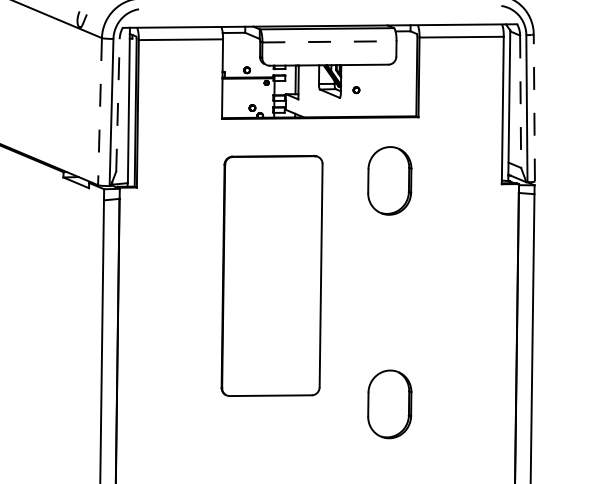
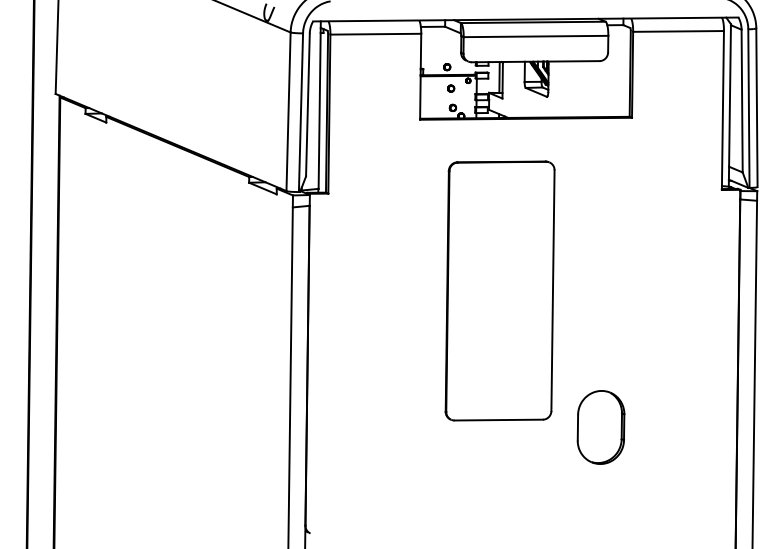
line: (329, 41) -> (536, 36), dashed -> solid
part: (356, 90) -> (451, 88), moved
line: (520, 102) -> (742, 101), dashed -> solid
line: (117, 104) -> (307, 104), dashed -> solid
line: (533, 107) -> (756, 107), dashed -> solid
line: (99, 112) -> (288, 112), dashed -> solid
part: (389, 180) -> (600, 186), removed
part: (271, 275) -> (499, 290), moved

